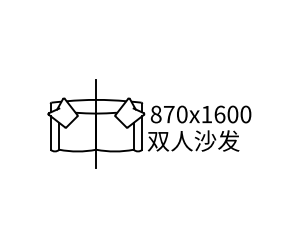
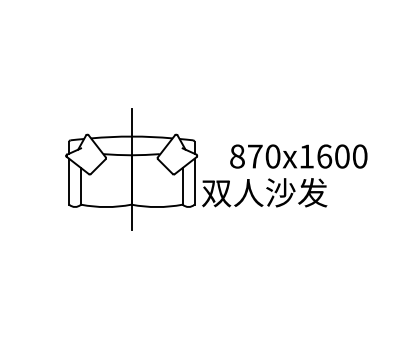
text: (200, 114) -> (298, 156), moved

